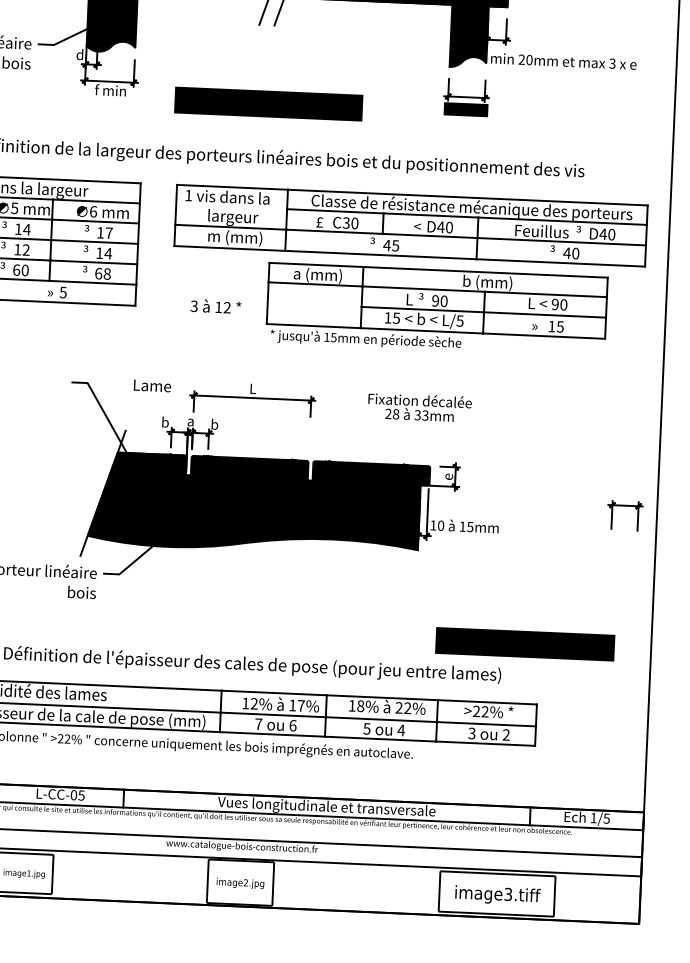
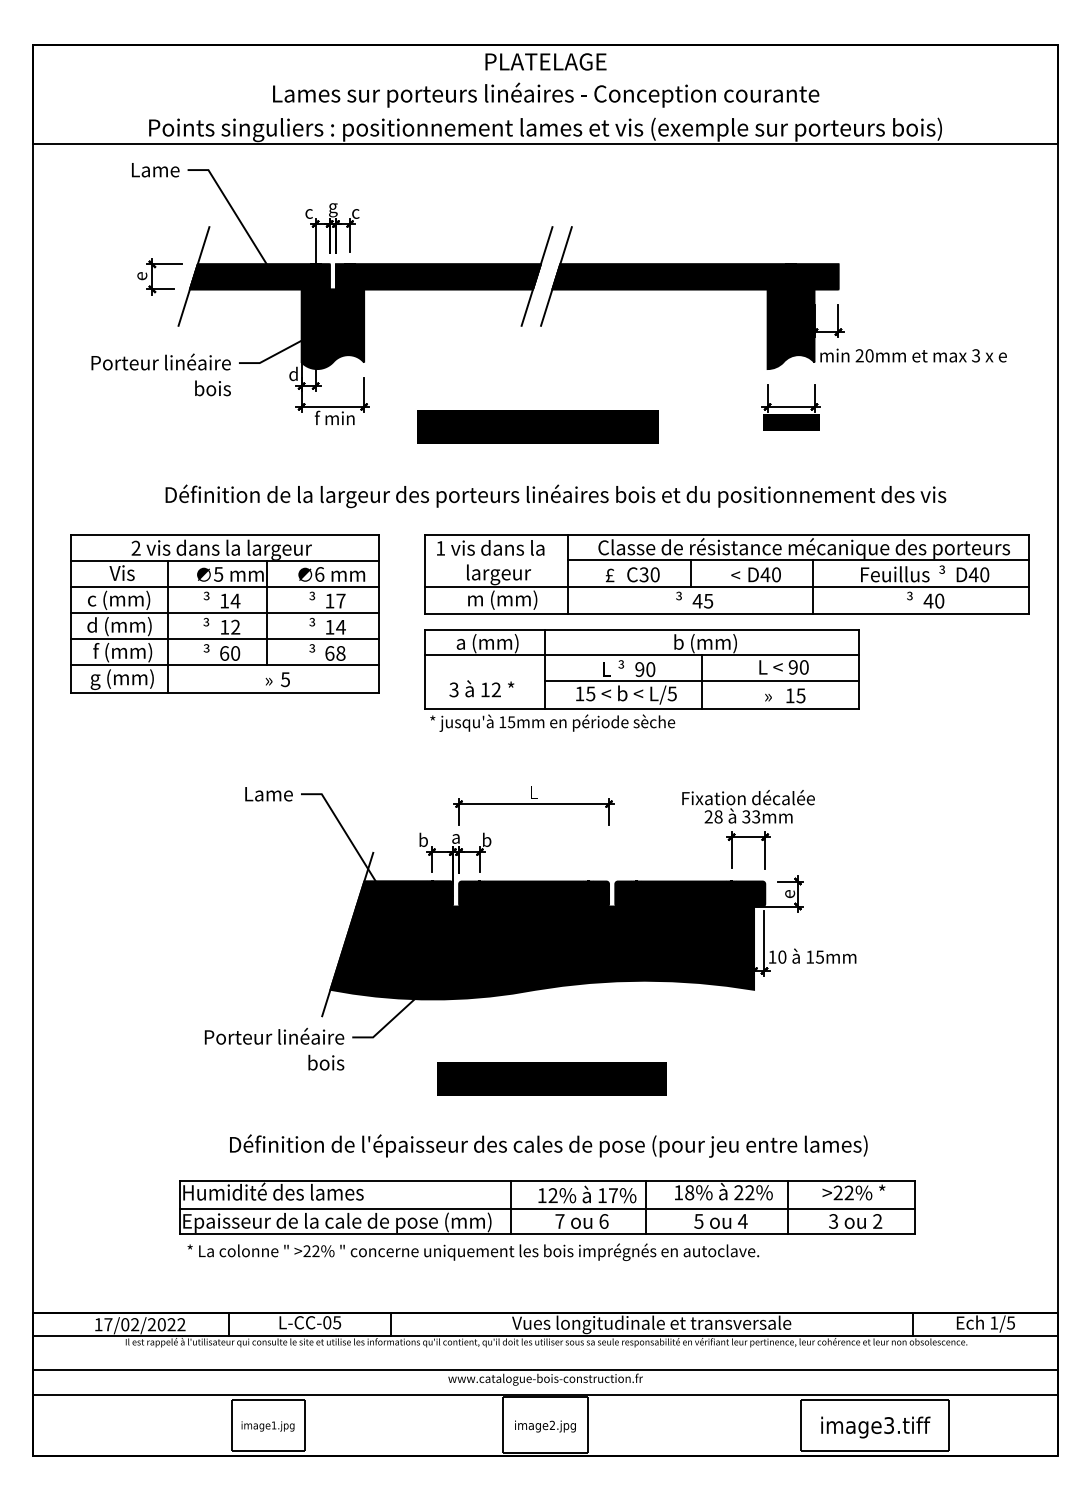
part: (436, 309) -> (641, 680), moved
text: (152, 386) -> (268, 794), moved
part: (625, 505) -> (748, 837), moved
text: (525, 643) -> (551, 1078), moved

